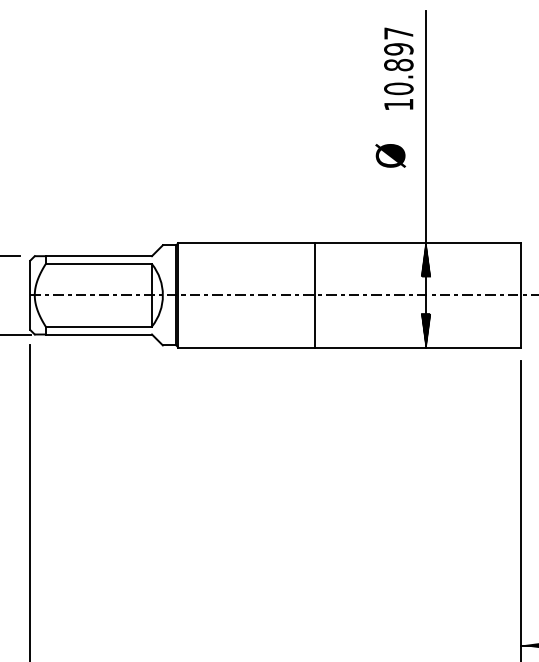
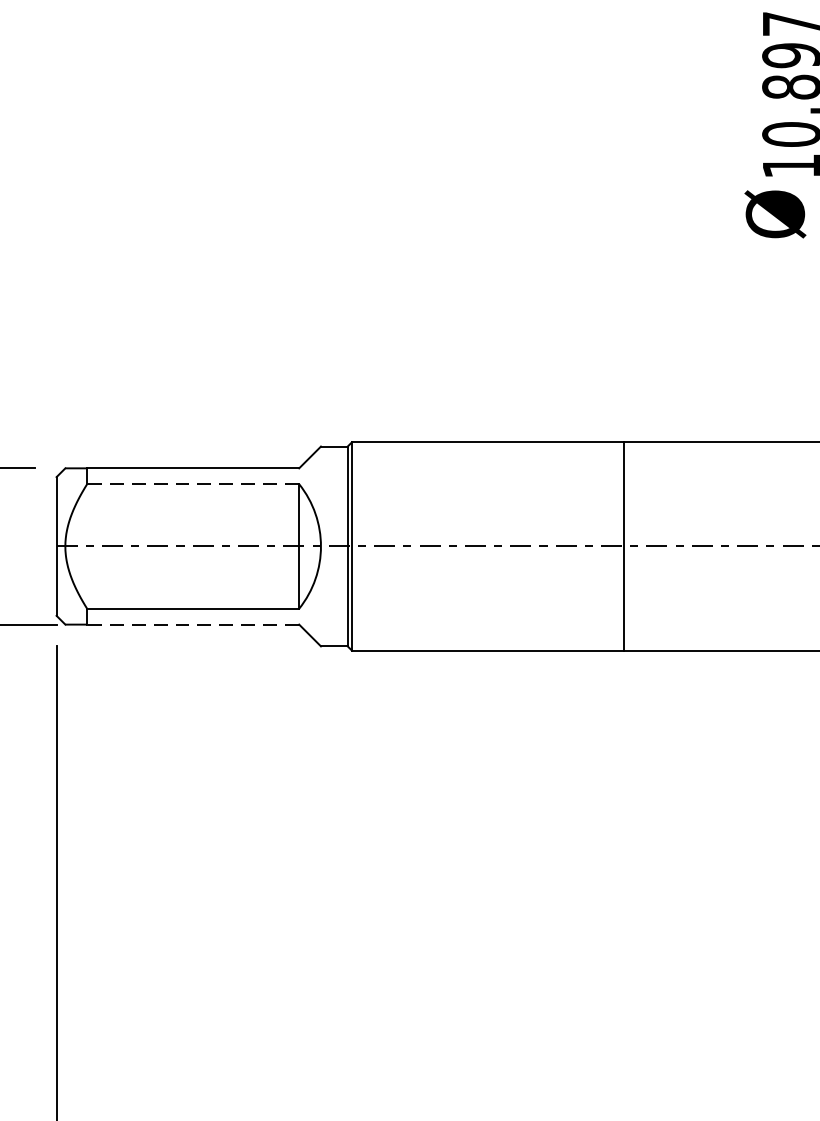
text: (390, 155) -> (775, 213), moved
line: (98, 264) -> (192, 484), solid -> dashed
line: (98, 334) -> (192, 624), solid -> dashed

